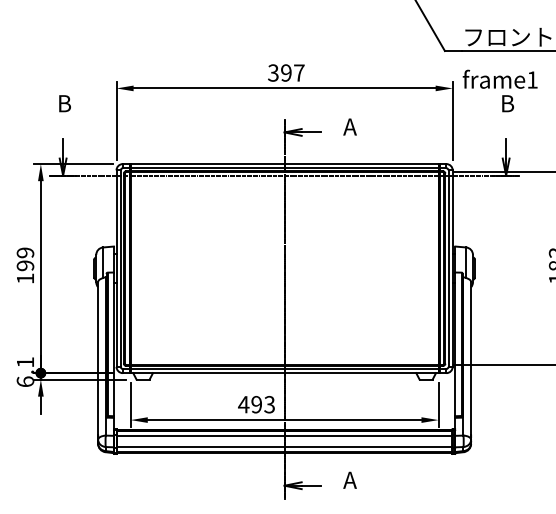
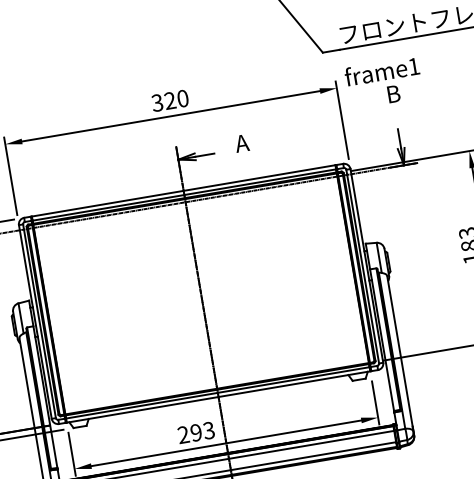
text: (292, 72) -> (176, 99), 397 -> 320
text: (243, 404) -> (183, 434), 493 -> 293

